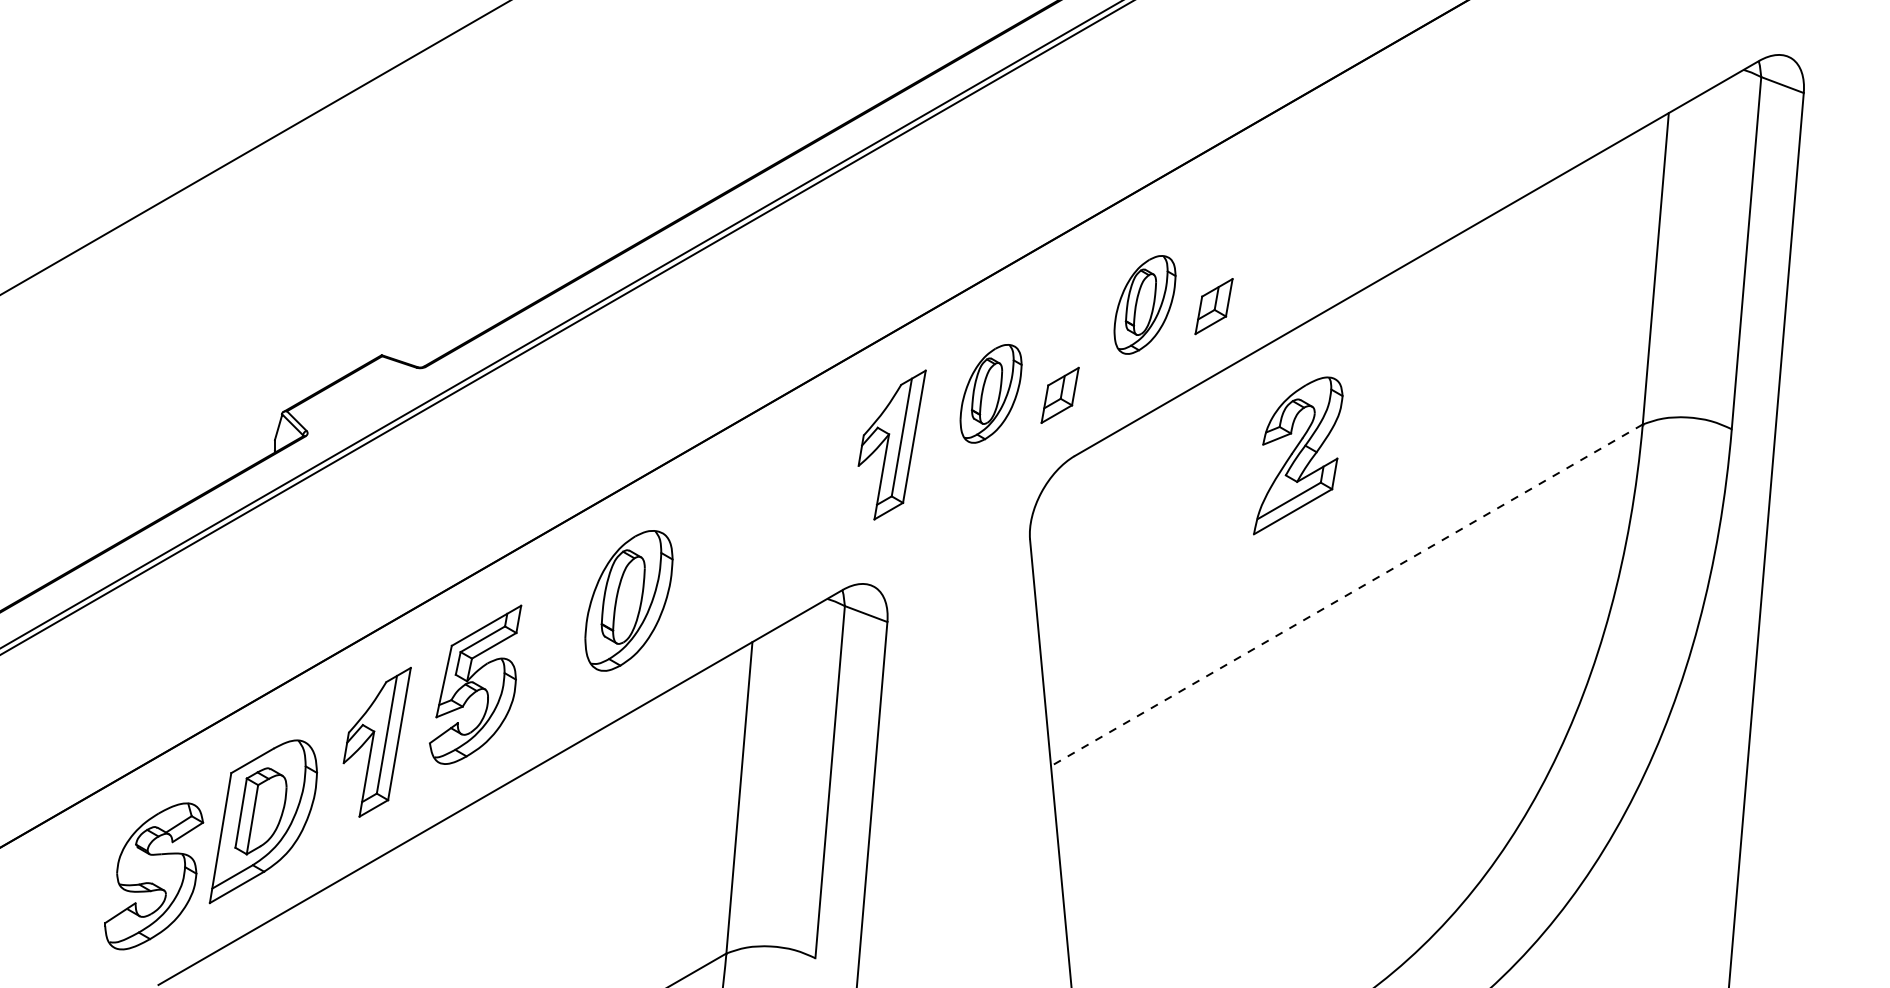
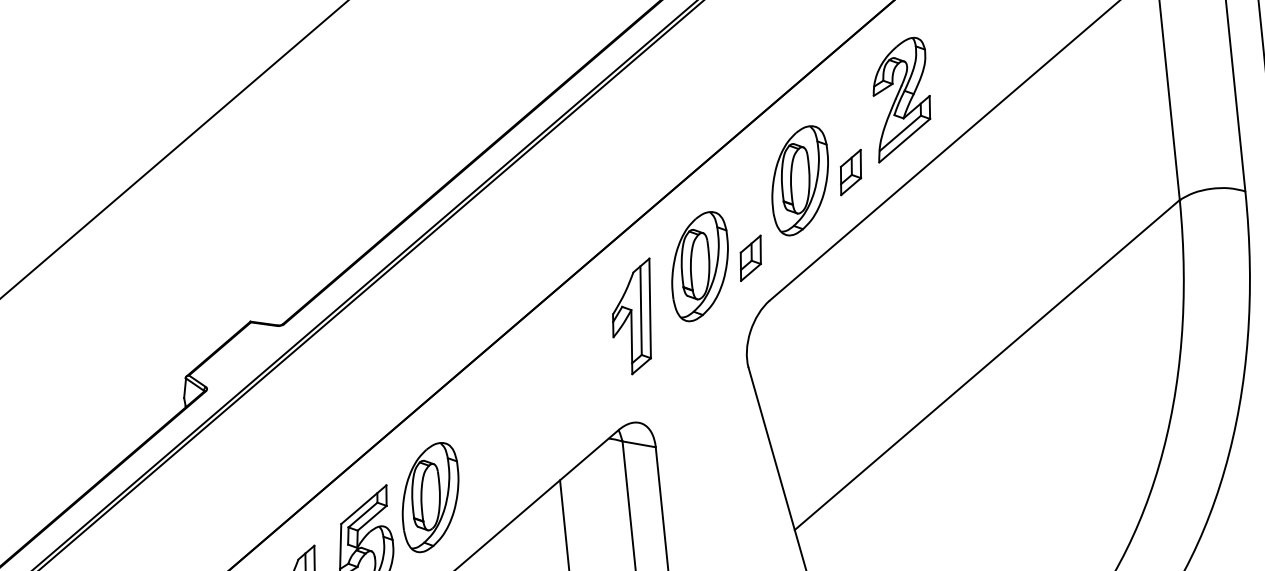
part: (1144, 304) -> (799, 180), size x1.43
part: (990, 393) -> (699, 266), size x1.43
part: (1298, 455) -> (900, 98), moved
line: (1346, 595) -> (987, 365), dashed -> solid
part: (628, 600) -> (430, 497), moved

